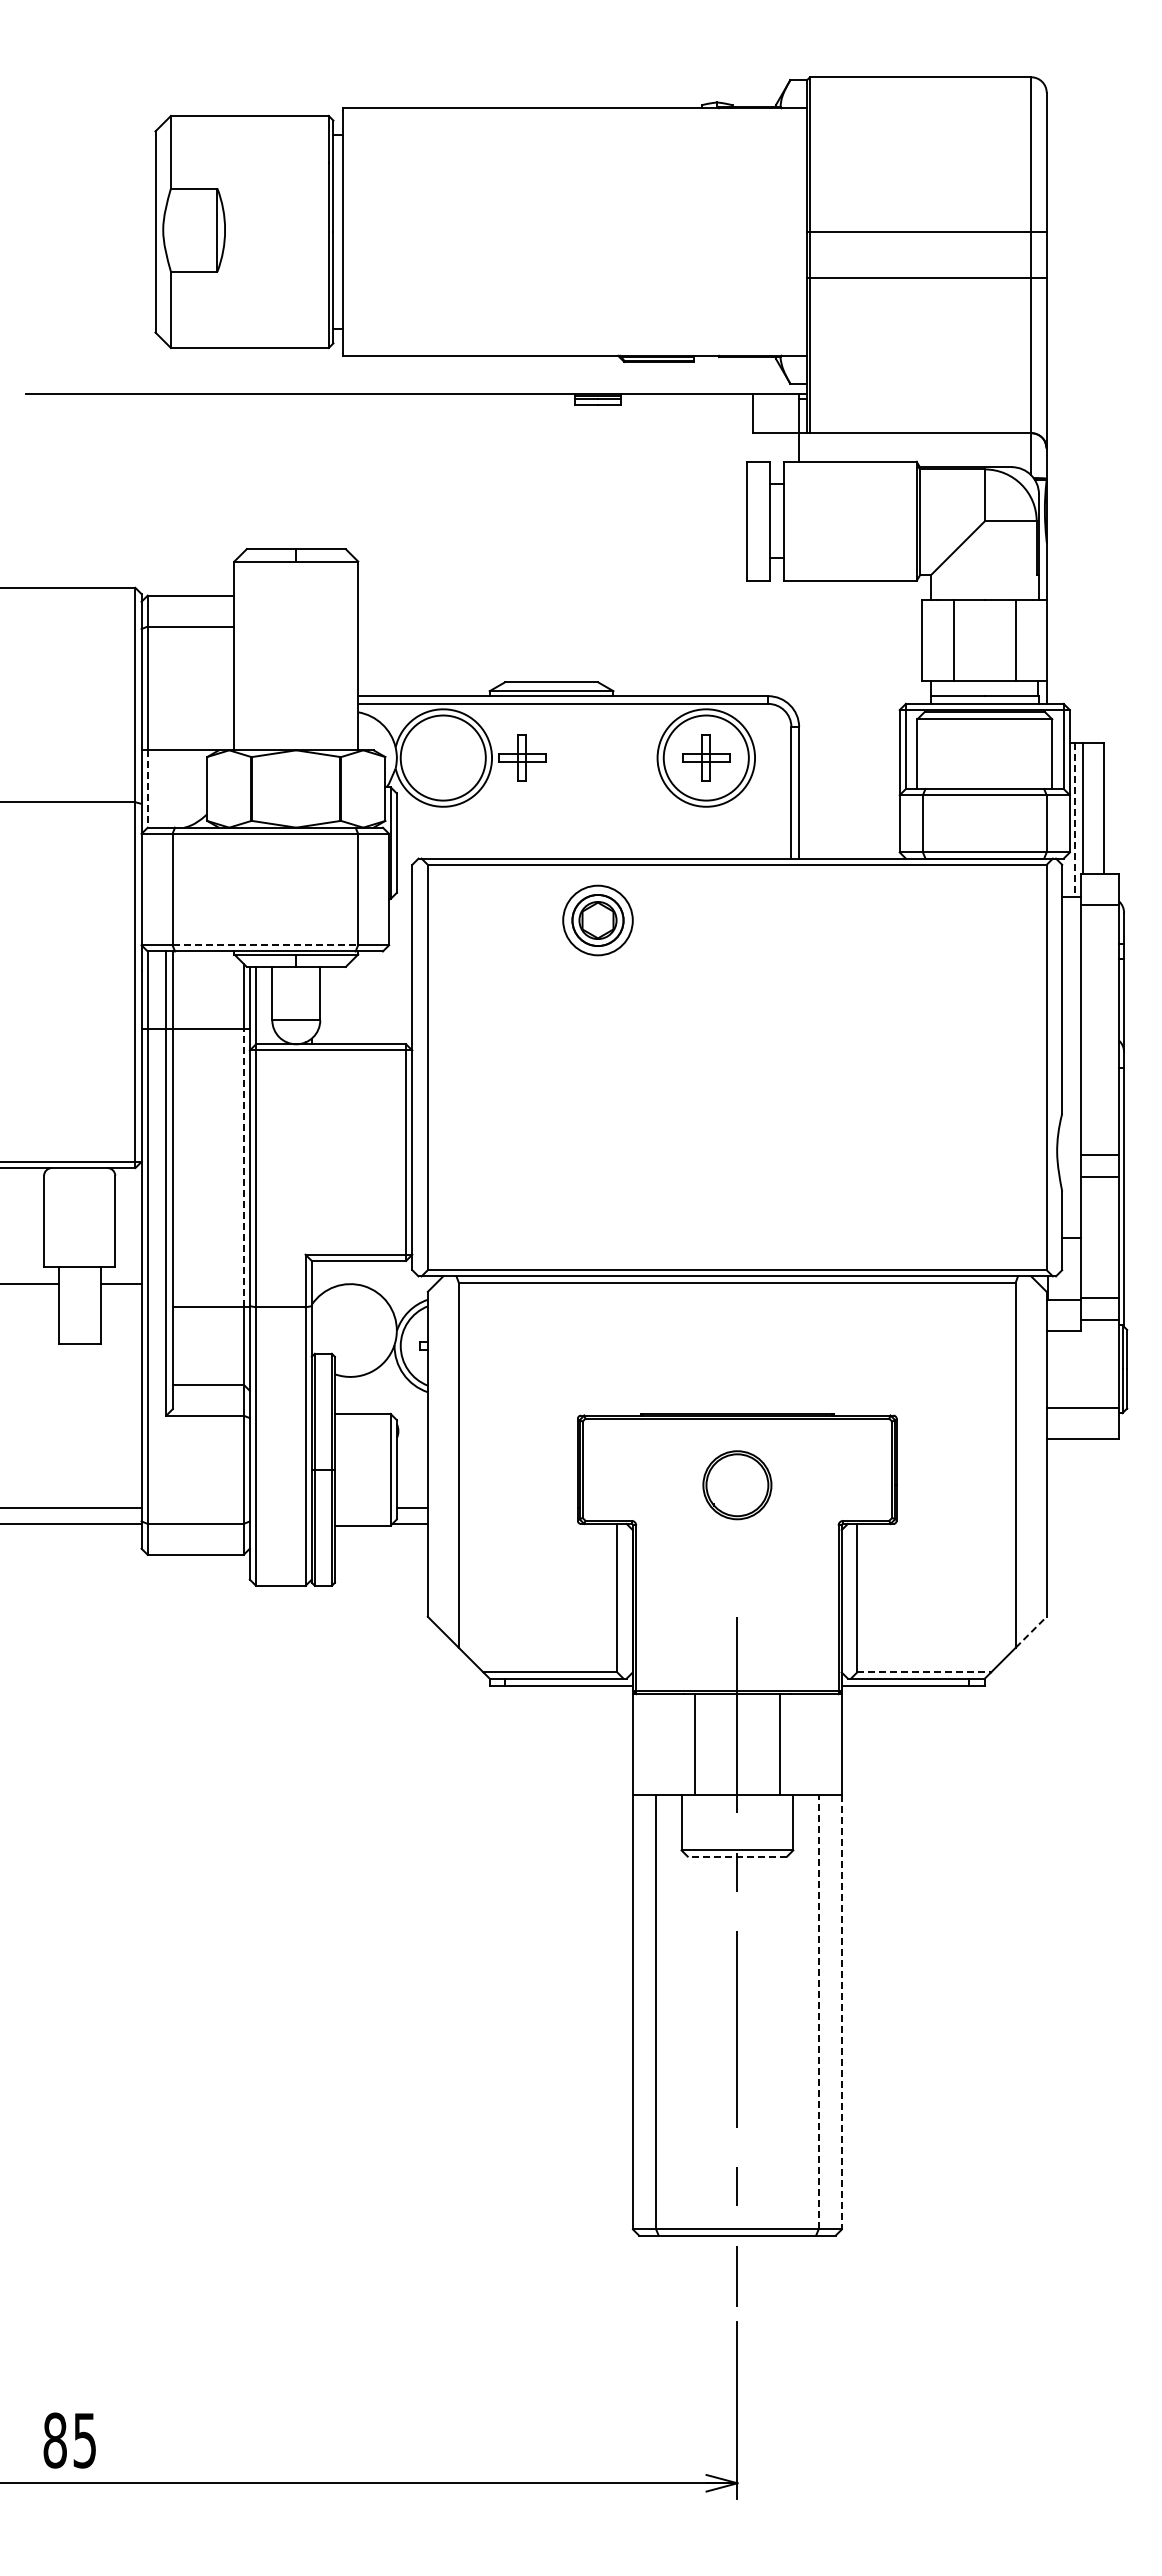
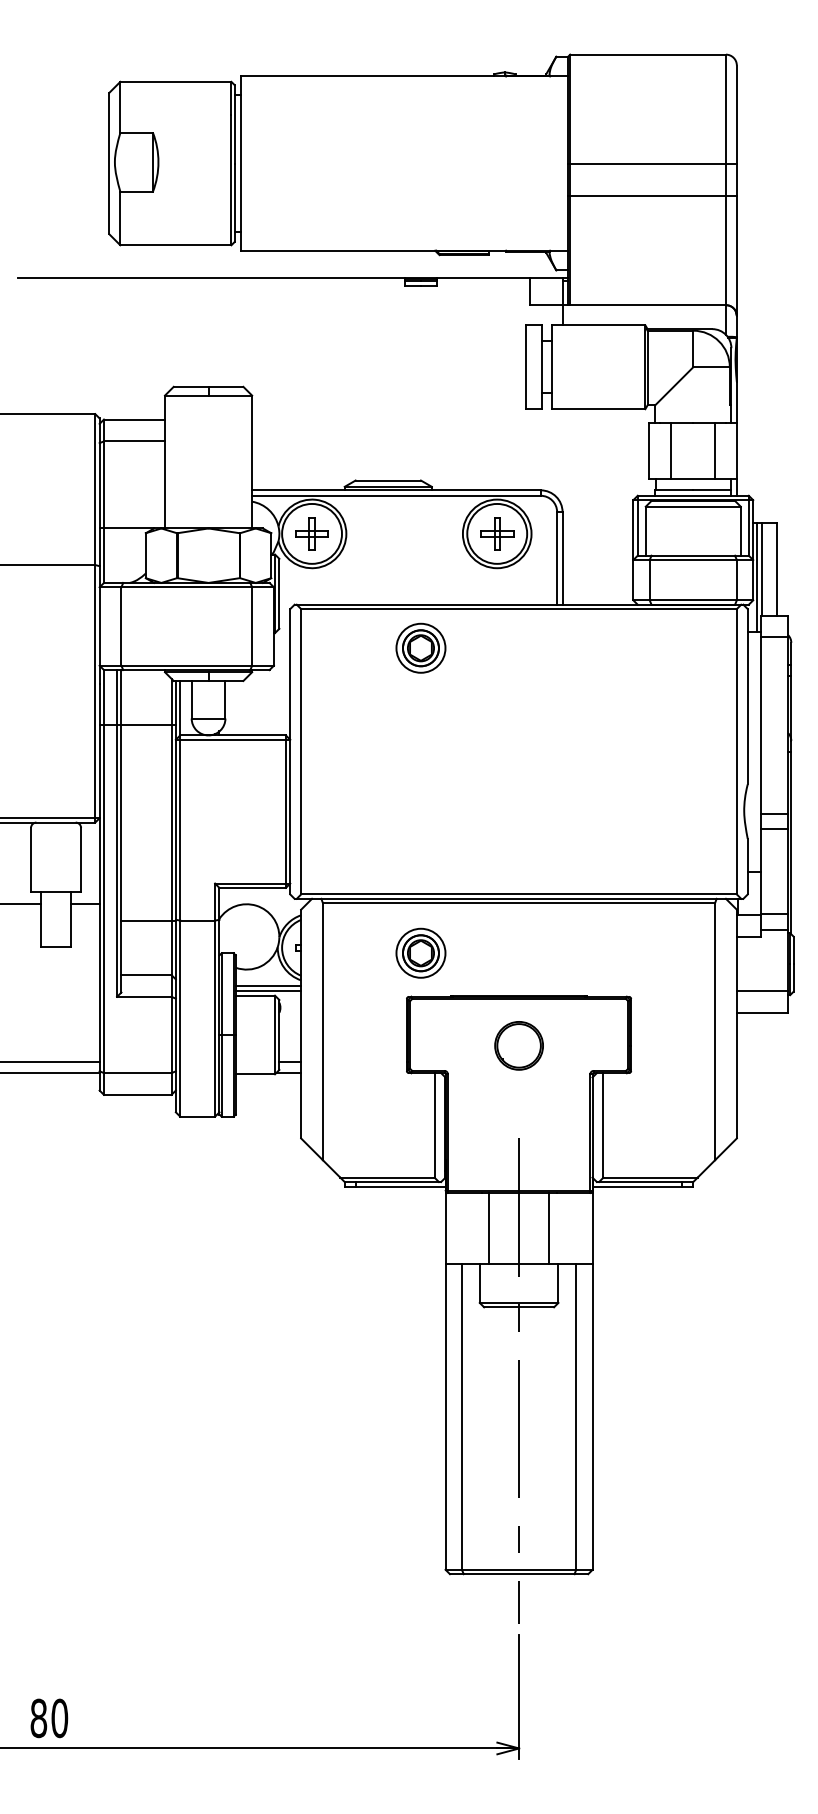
part: (522, 757) -> (312, 533), moved
line: (147, 789) -> (103, 556), dashed -> solid
line: (1075, 820) -> (757, 577), dashed -> solid
line: (265, 945) -> (186, 665), dashed -> solid
line: (243, 1167) -> (171, 822), dashed -> solid
part: (597, 1353) -> (420, 953), added
line: (380, 1400) -> (267, 986), added
line: (380, 1407) -> (267, 991), added
line: (1031, 1632) -> (726, 1149), dashed -> solid
line: (924, 1672) -> (650, 1177), dashed -> solid
line: (737, 1856) -> (519, 1307), dashed -> solid
line: (818, 2011) -> (576, 1416), dashed -> solid
line: (841, 2012) -> (592, 1417), dashed -> solid
text: (84, 2440) -> (59, 1718), 85 -> 80

